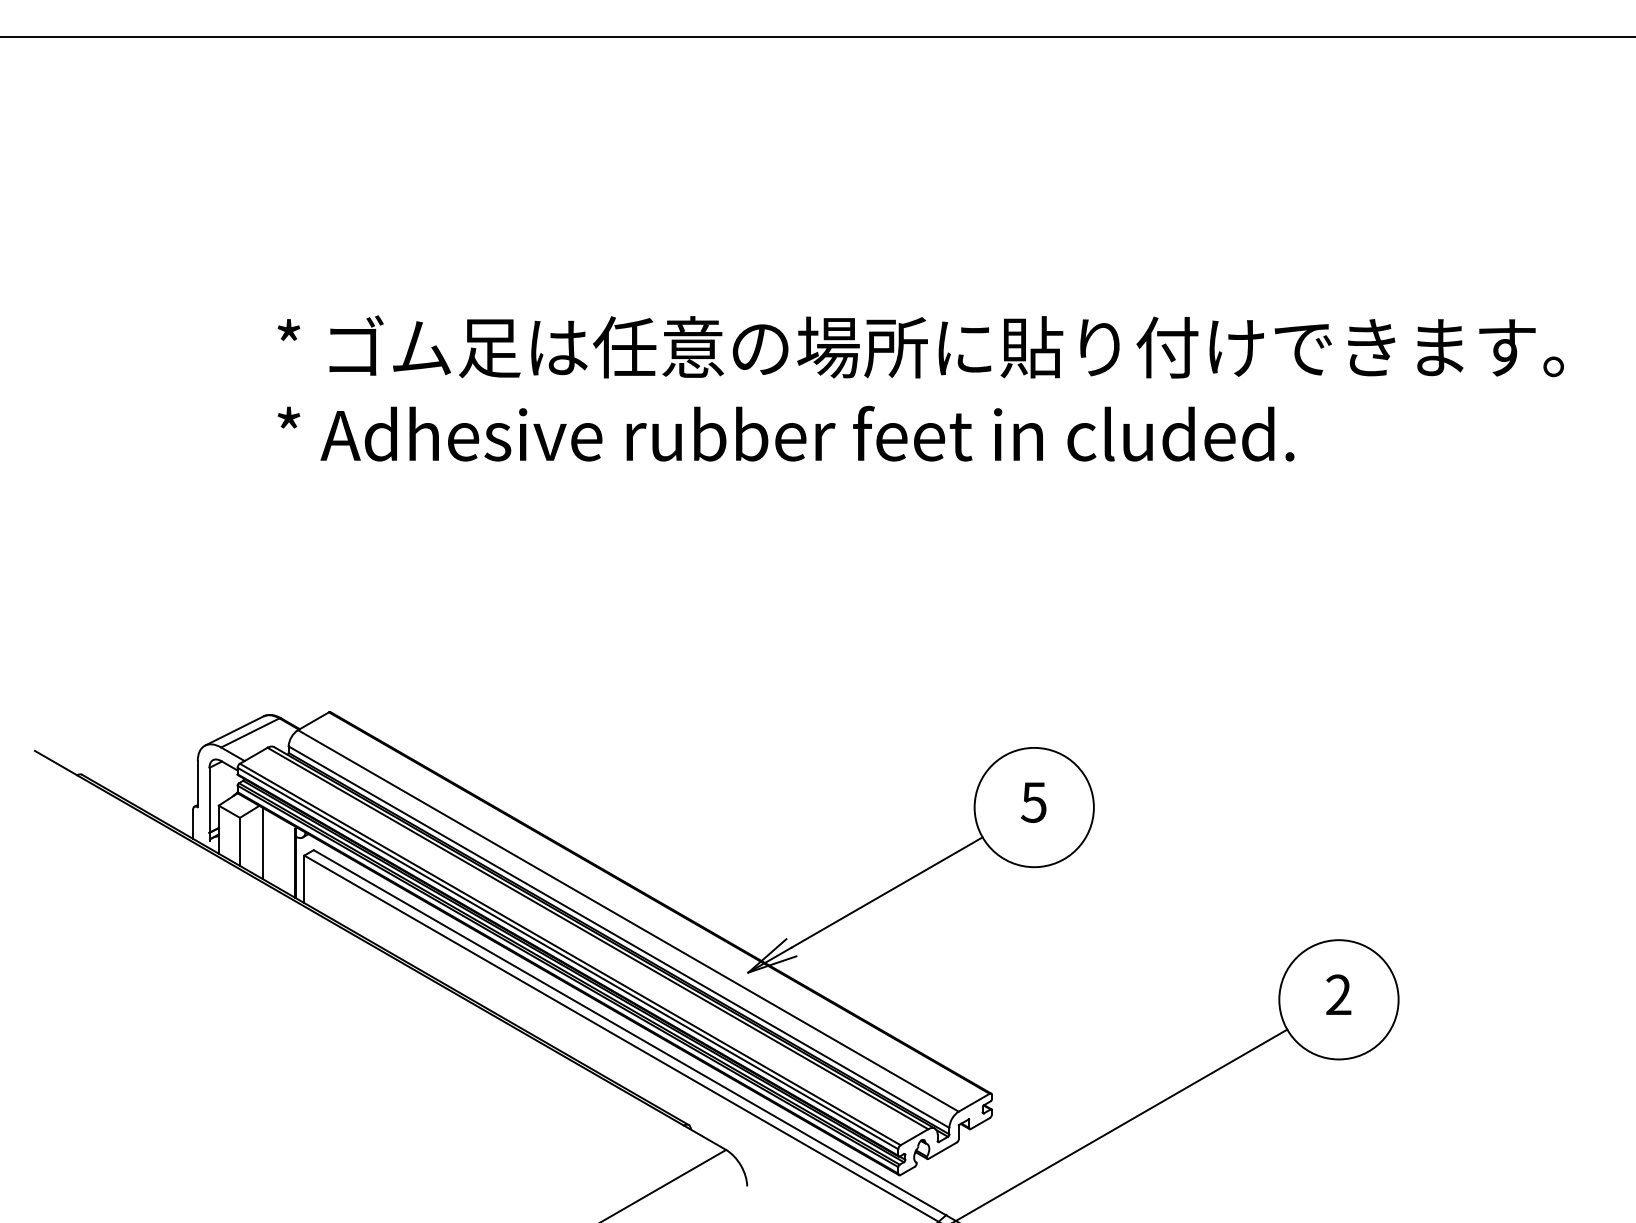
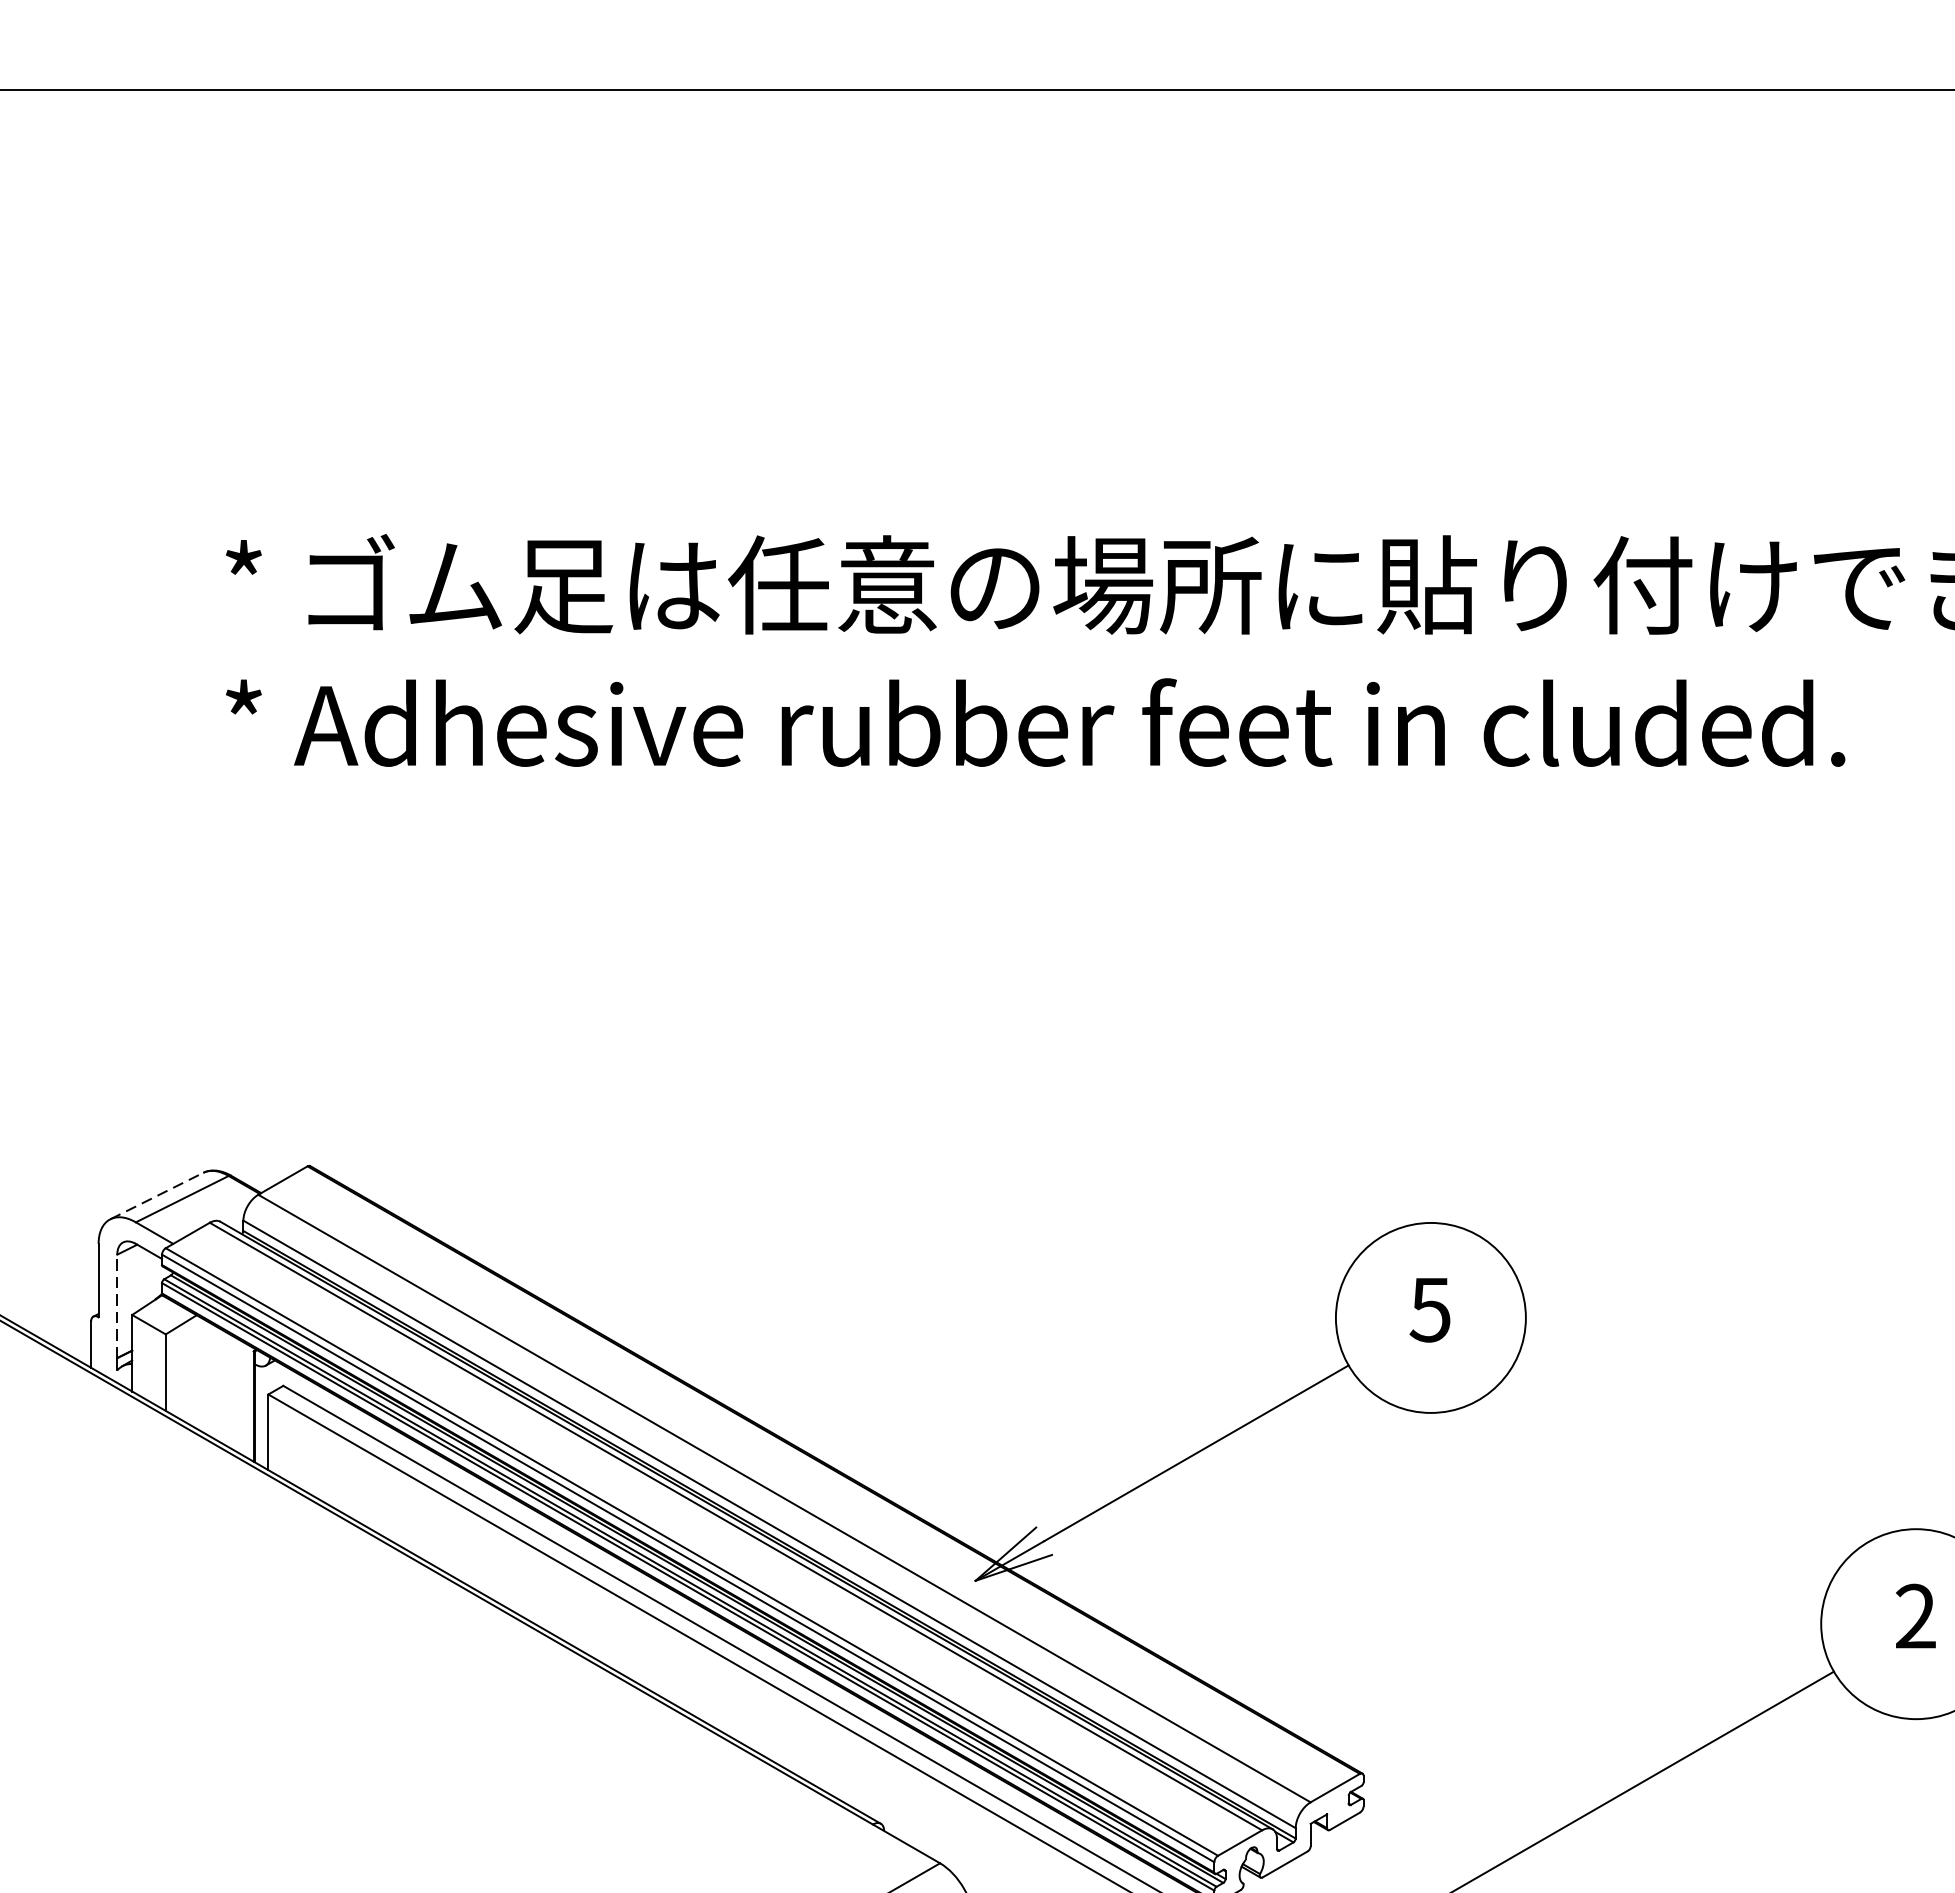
line: (234, 730) -> (157, 1195), solid -> dashed
line: (209, 799) -> (117, 1305), solid -> dashed
line: (263, 843) -> (203, 1375), removed

